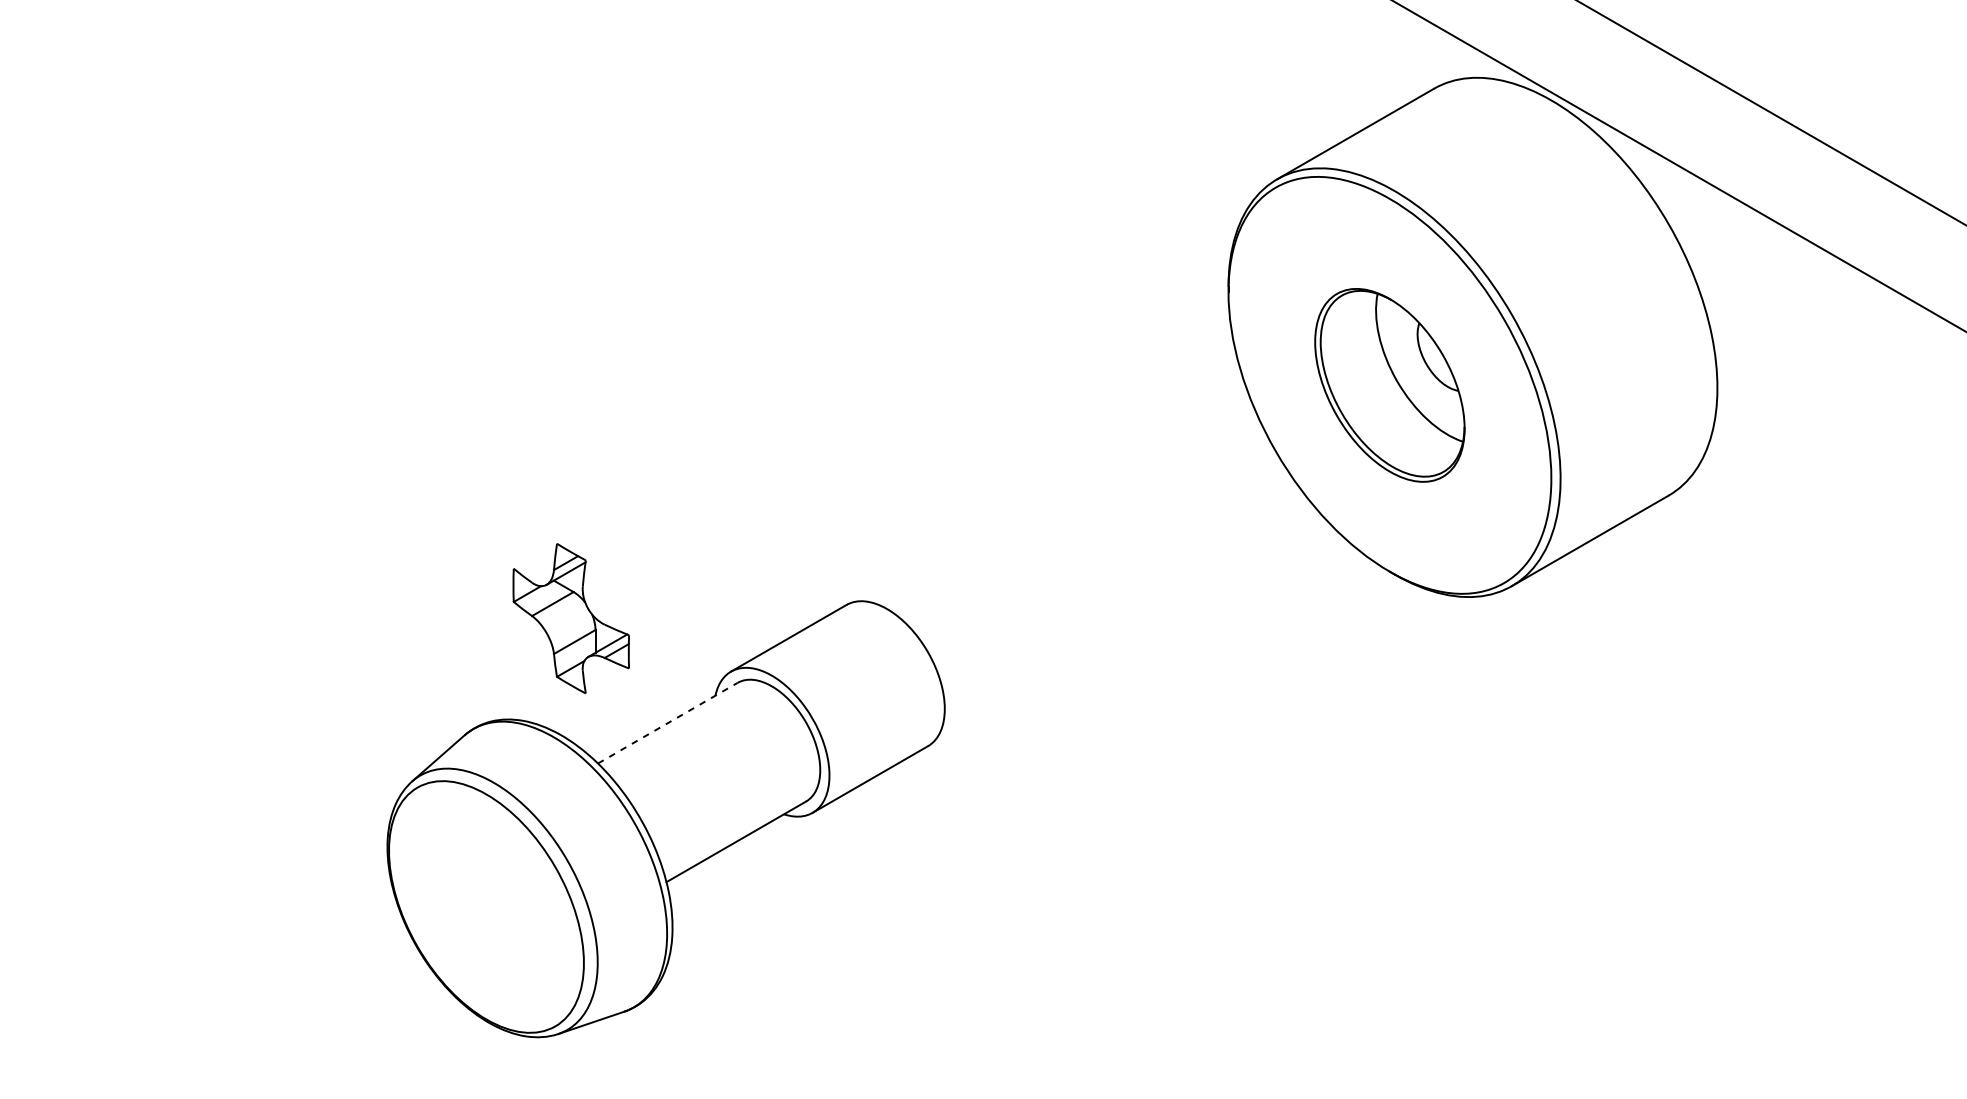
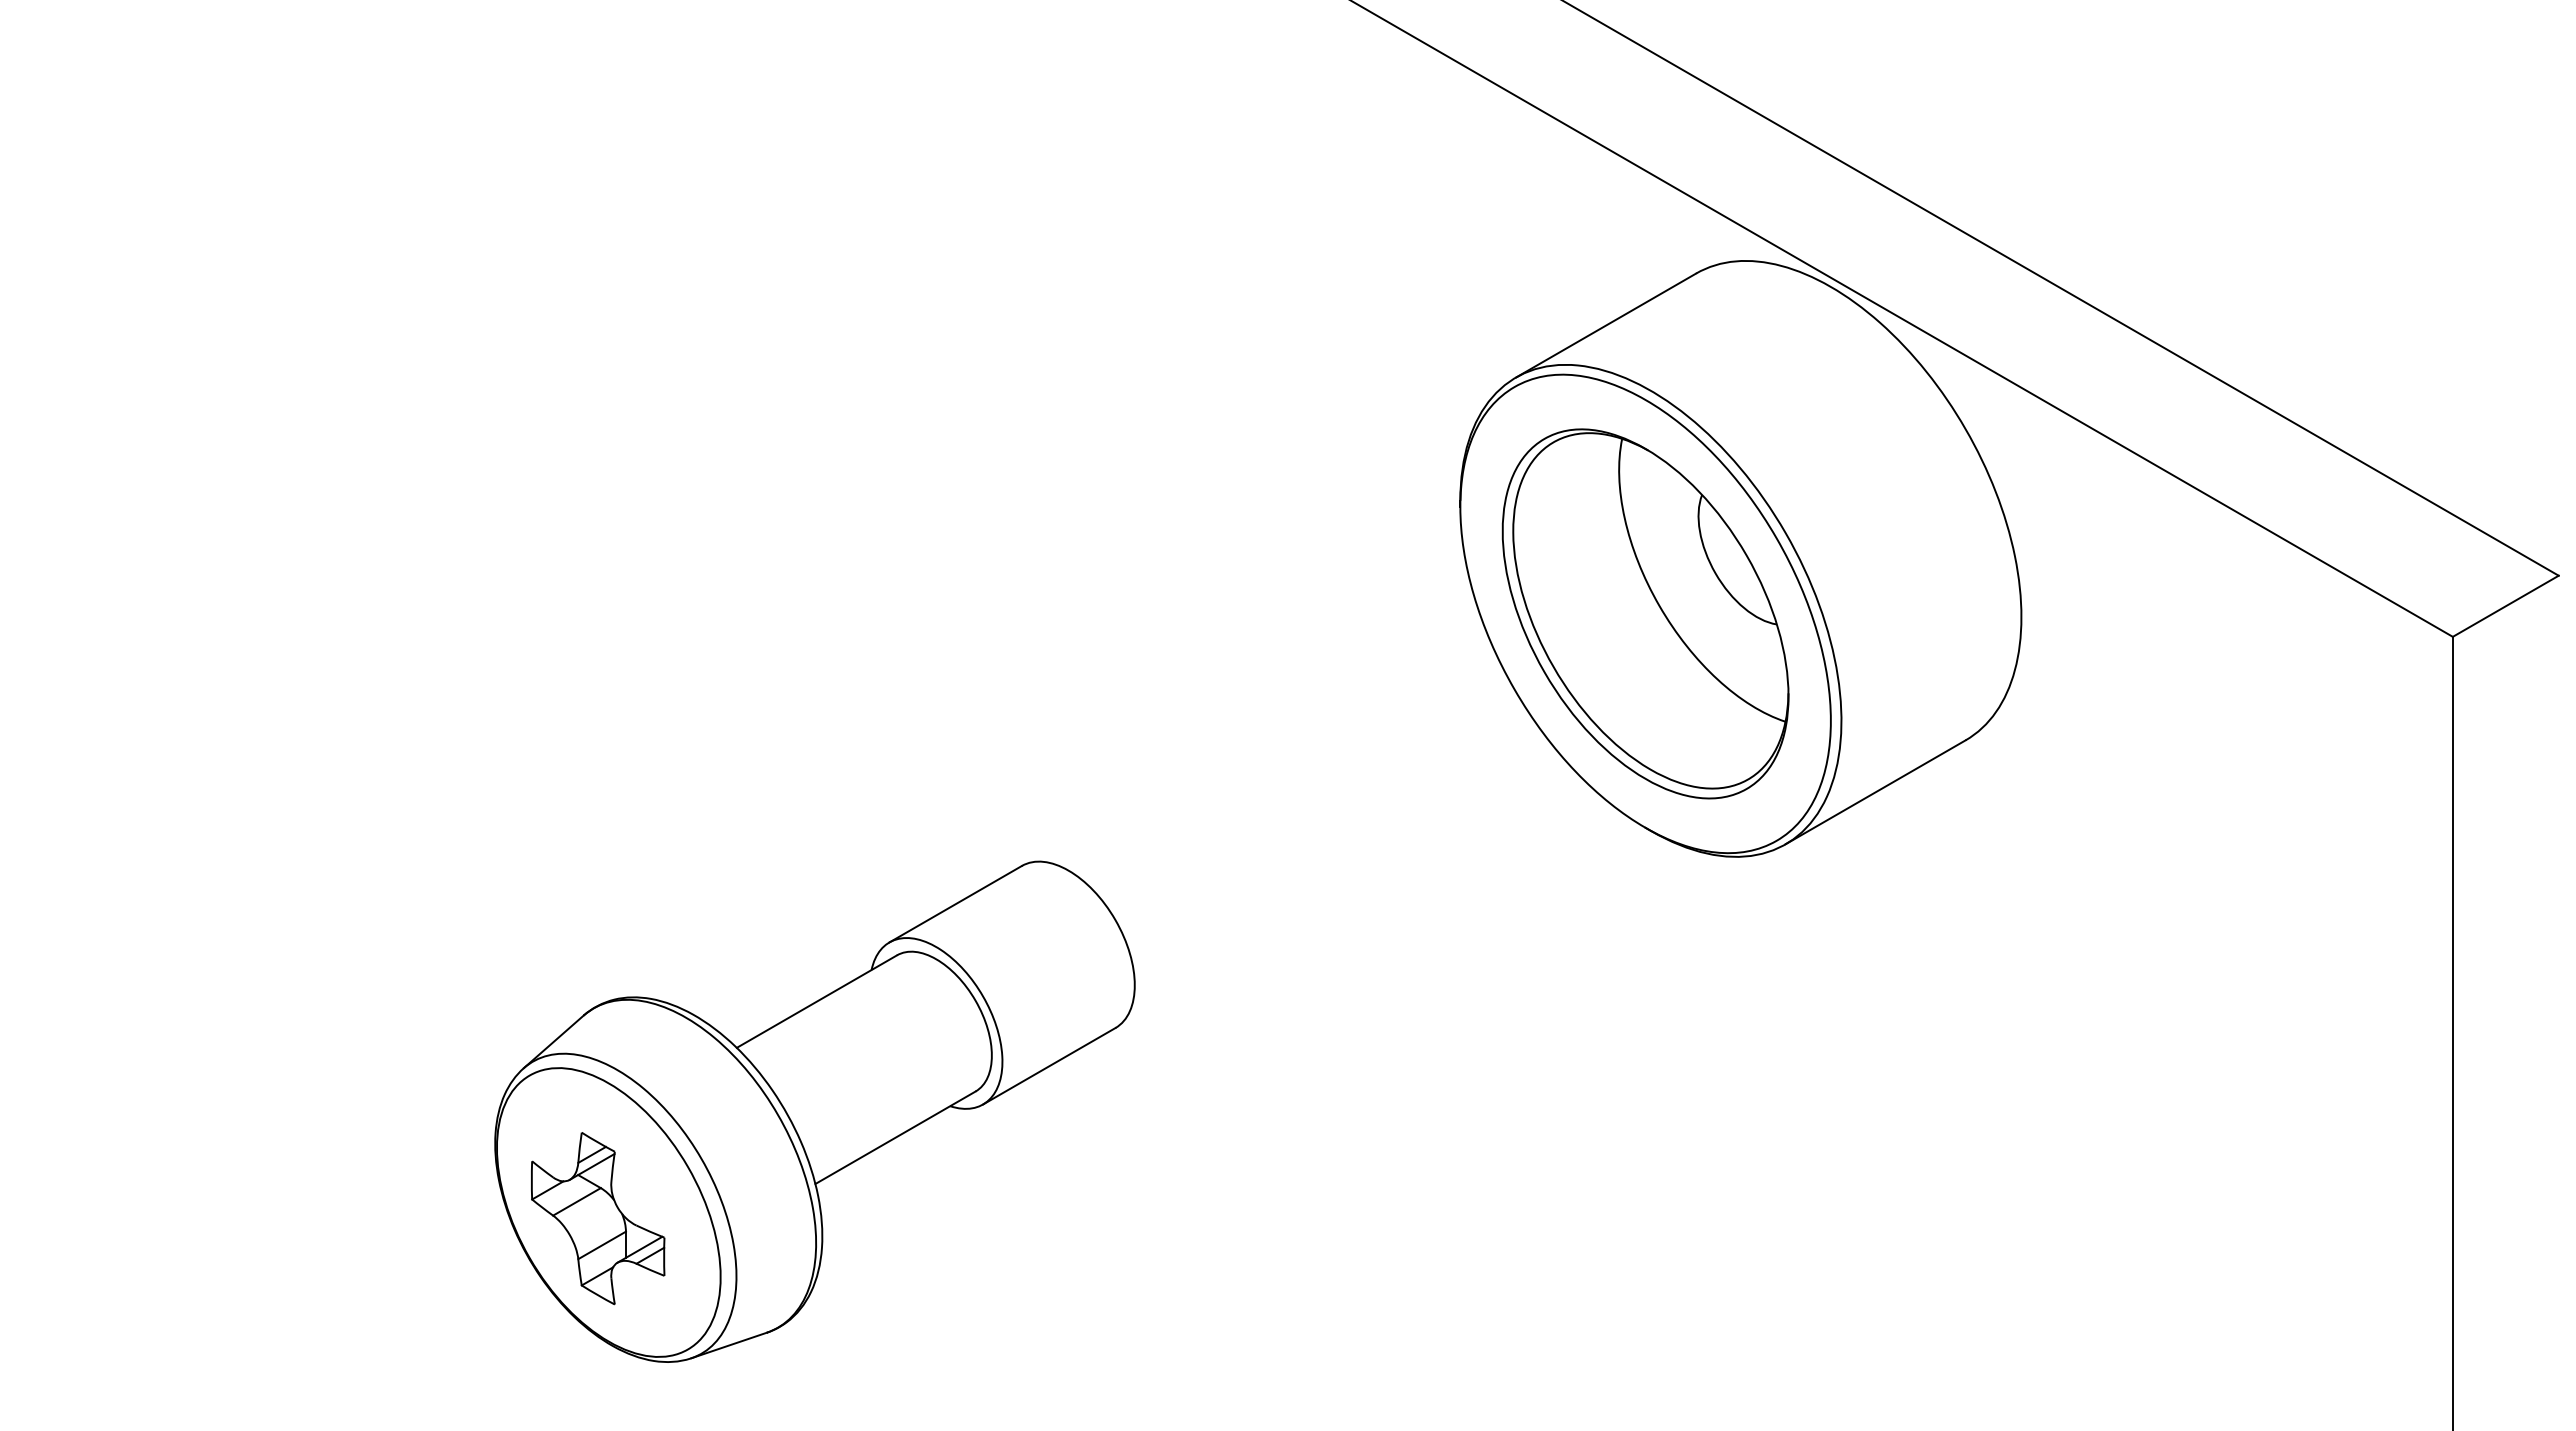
part: (1389, 385) -> (1645, 613), size x1.67
part: (571, 618) -> (598, 1218), moved
line: (668, 723) -> (817, 1001), dashed -> solid

